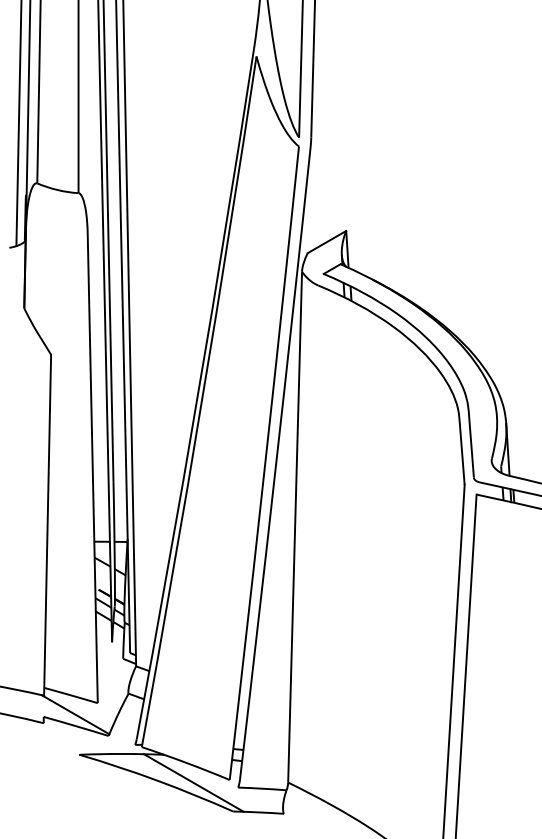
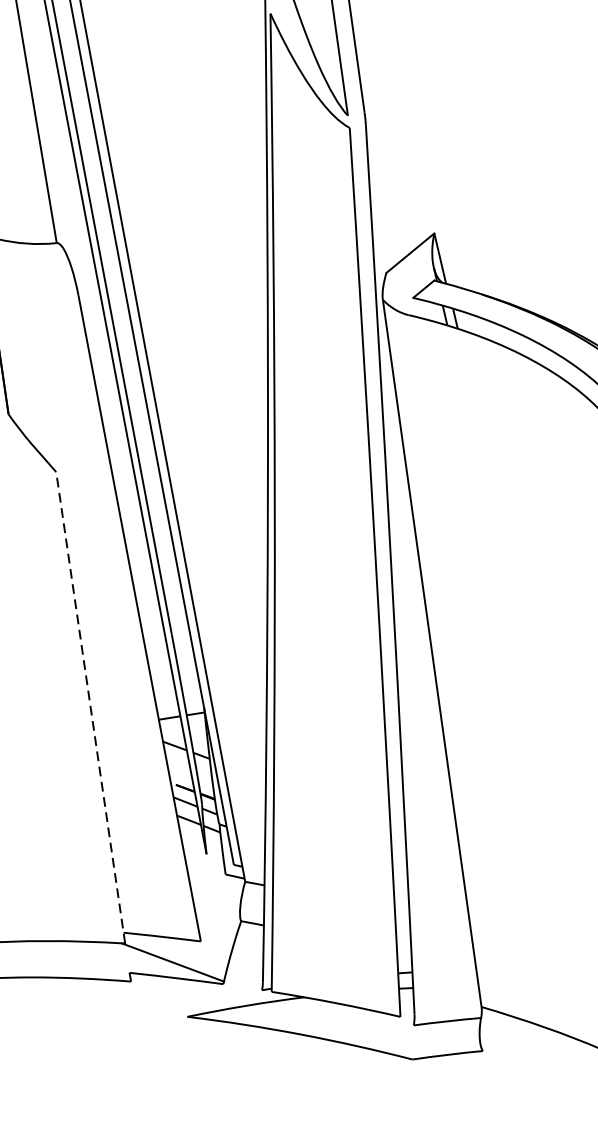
line: (47, 525) -> (90, 708), solid -> dashed
line: (193, 782) -> (351, 1028), removed

